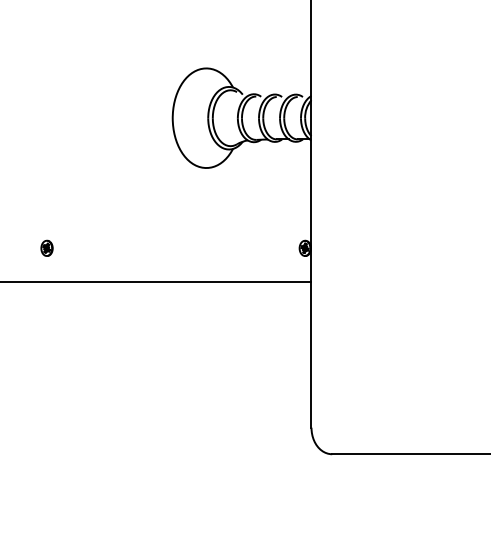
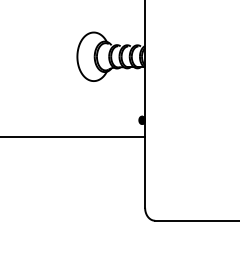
part: (45, 246) -> (15, 119), removed

